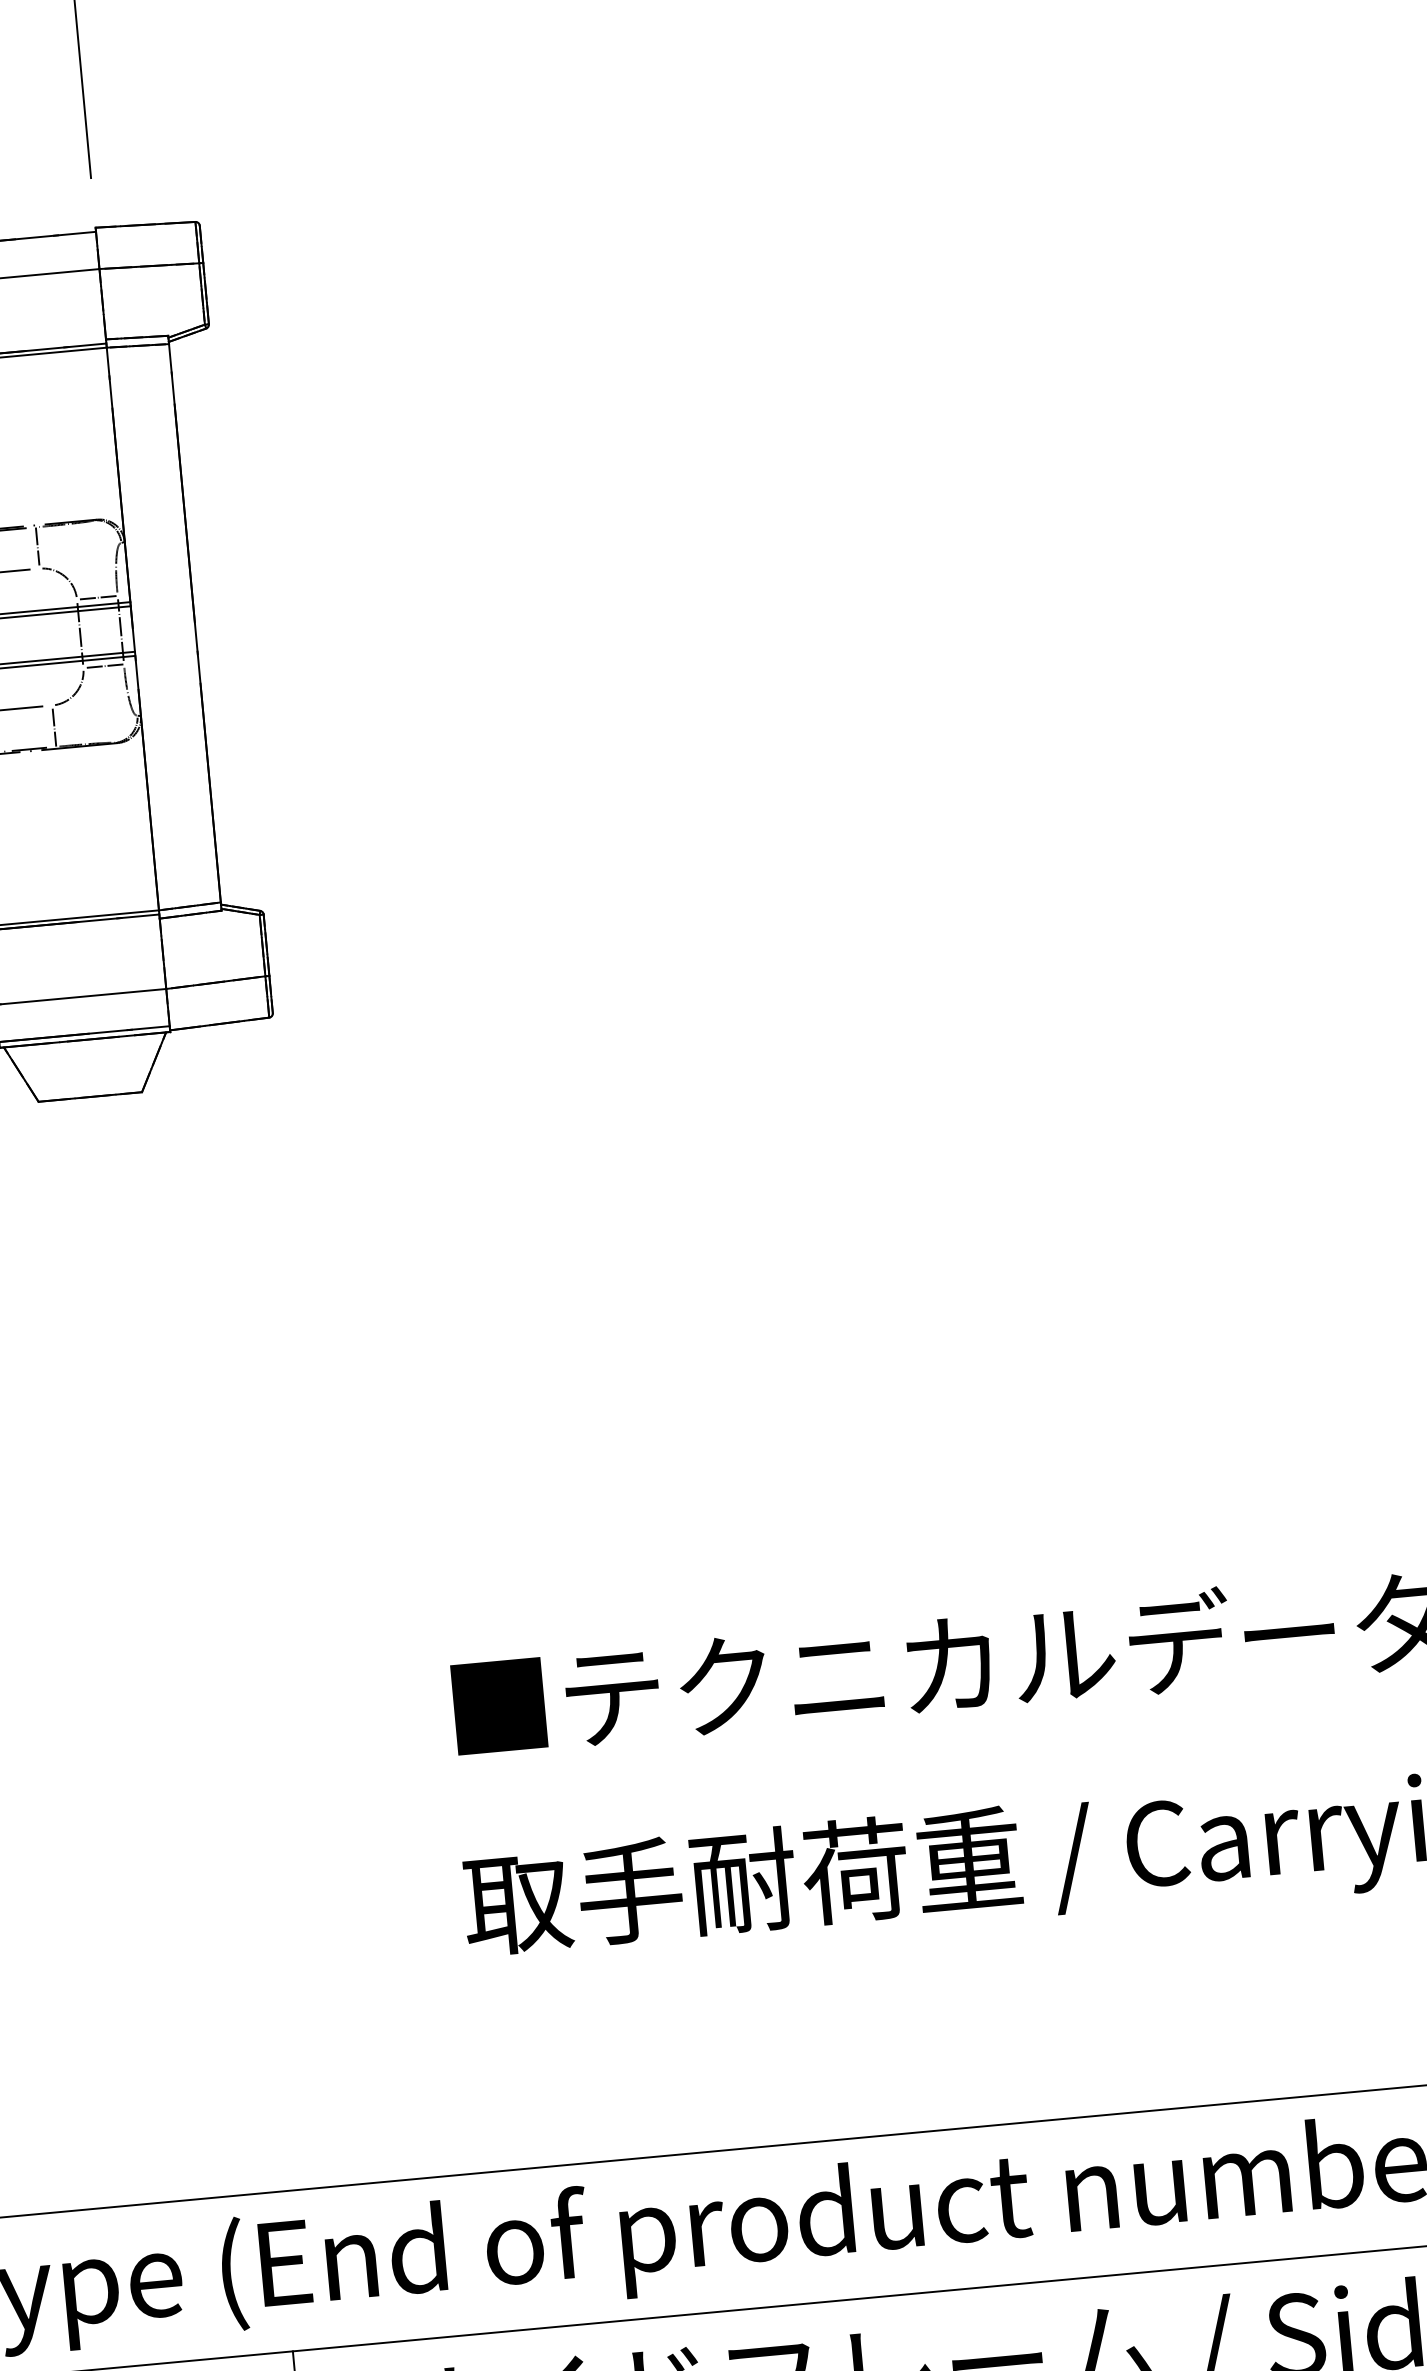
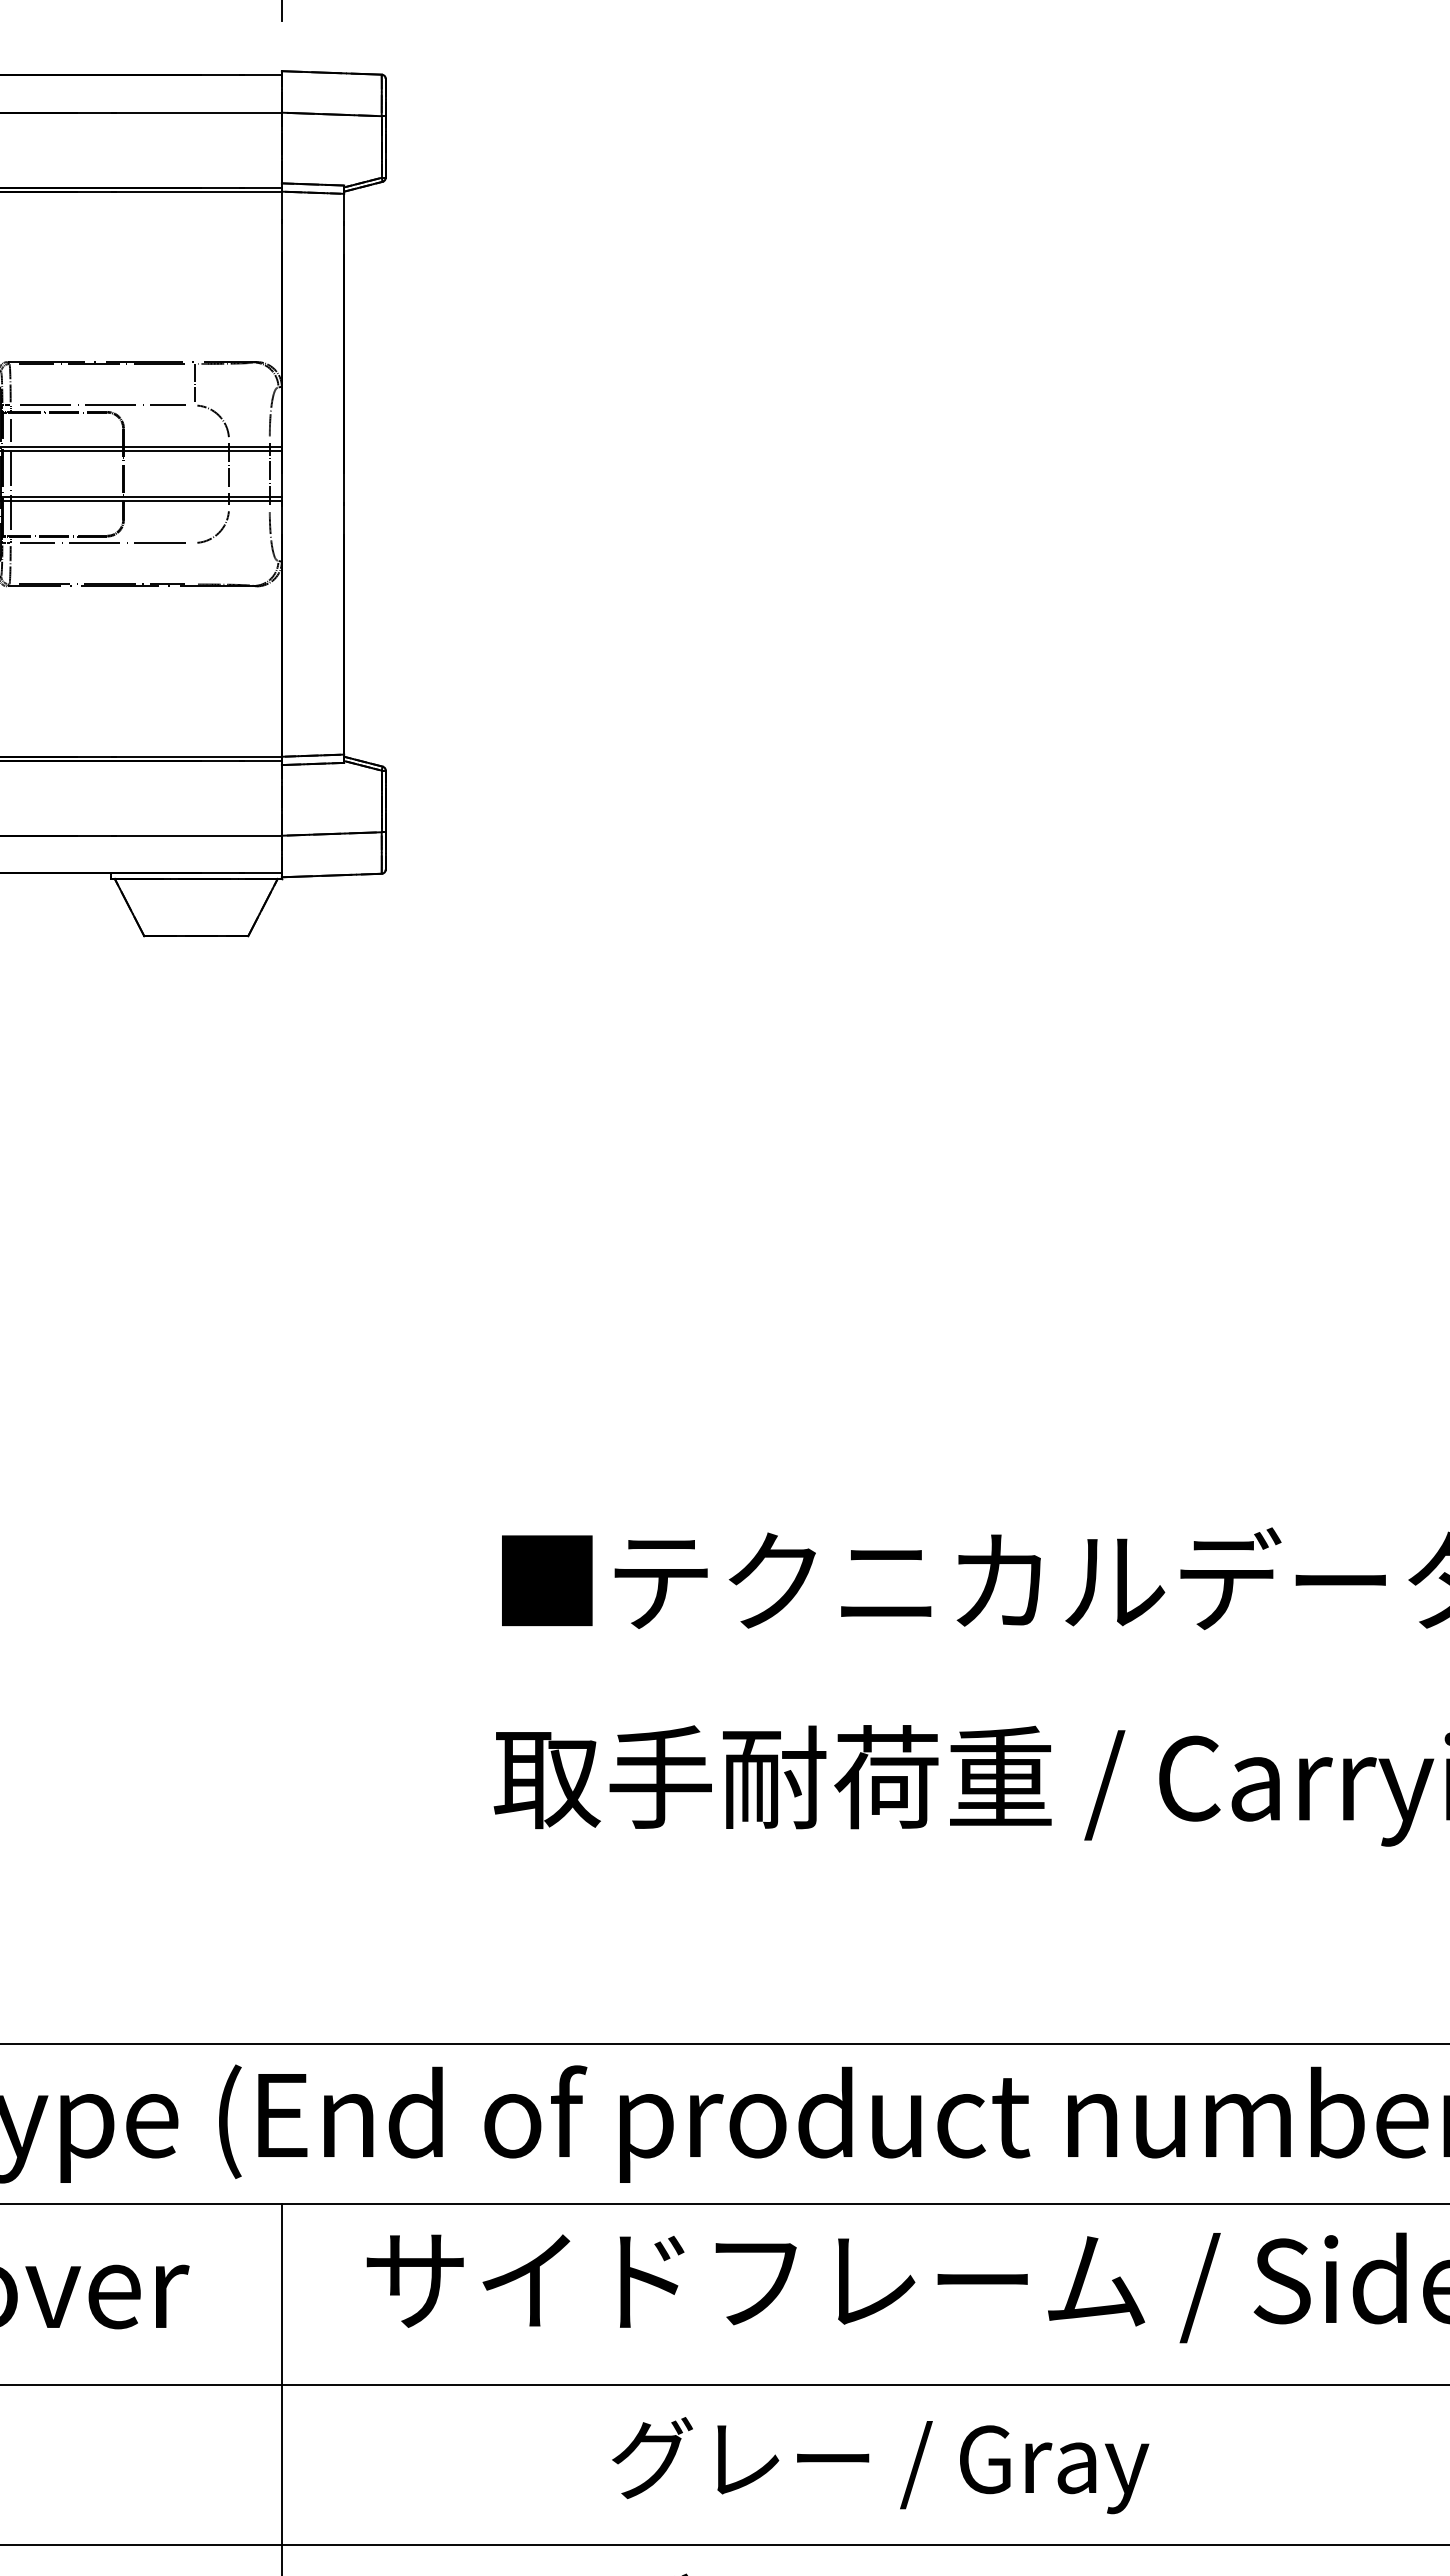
line: (98, 597) -> (250, 439), removed
line: (104, 666) -> (250, 508), removed
line: (54, 727) -> (194, 565), removed

